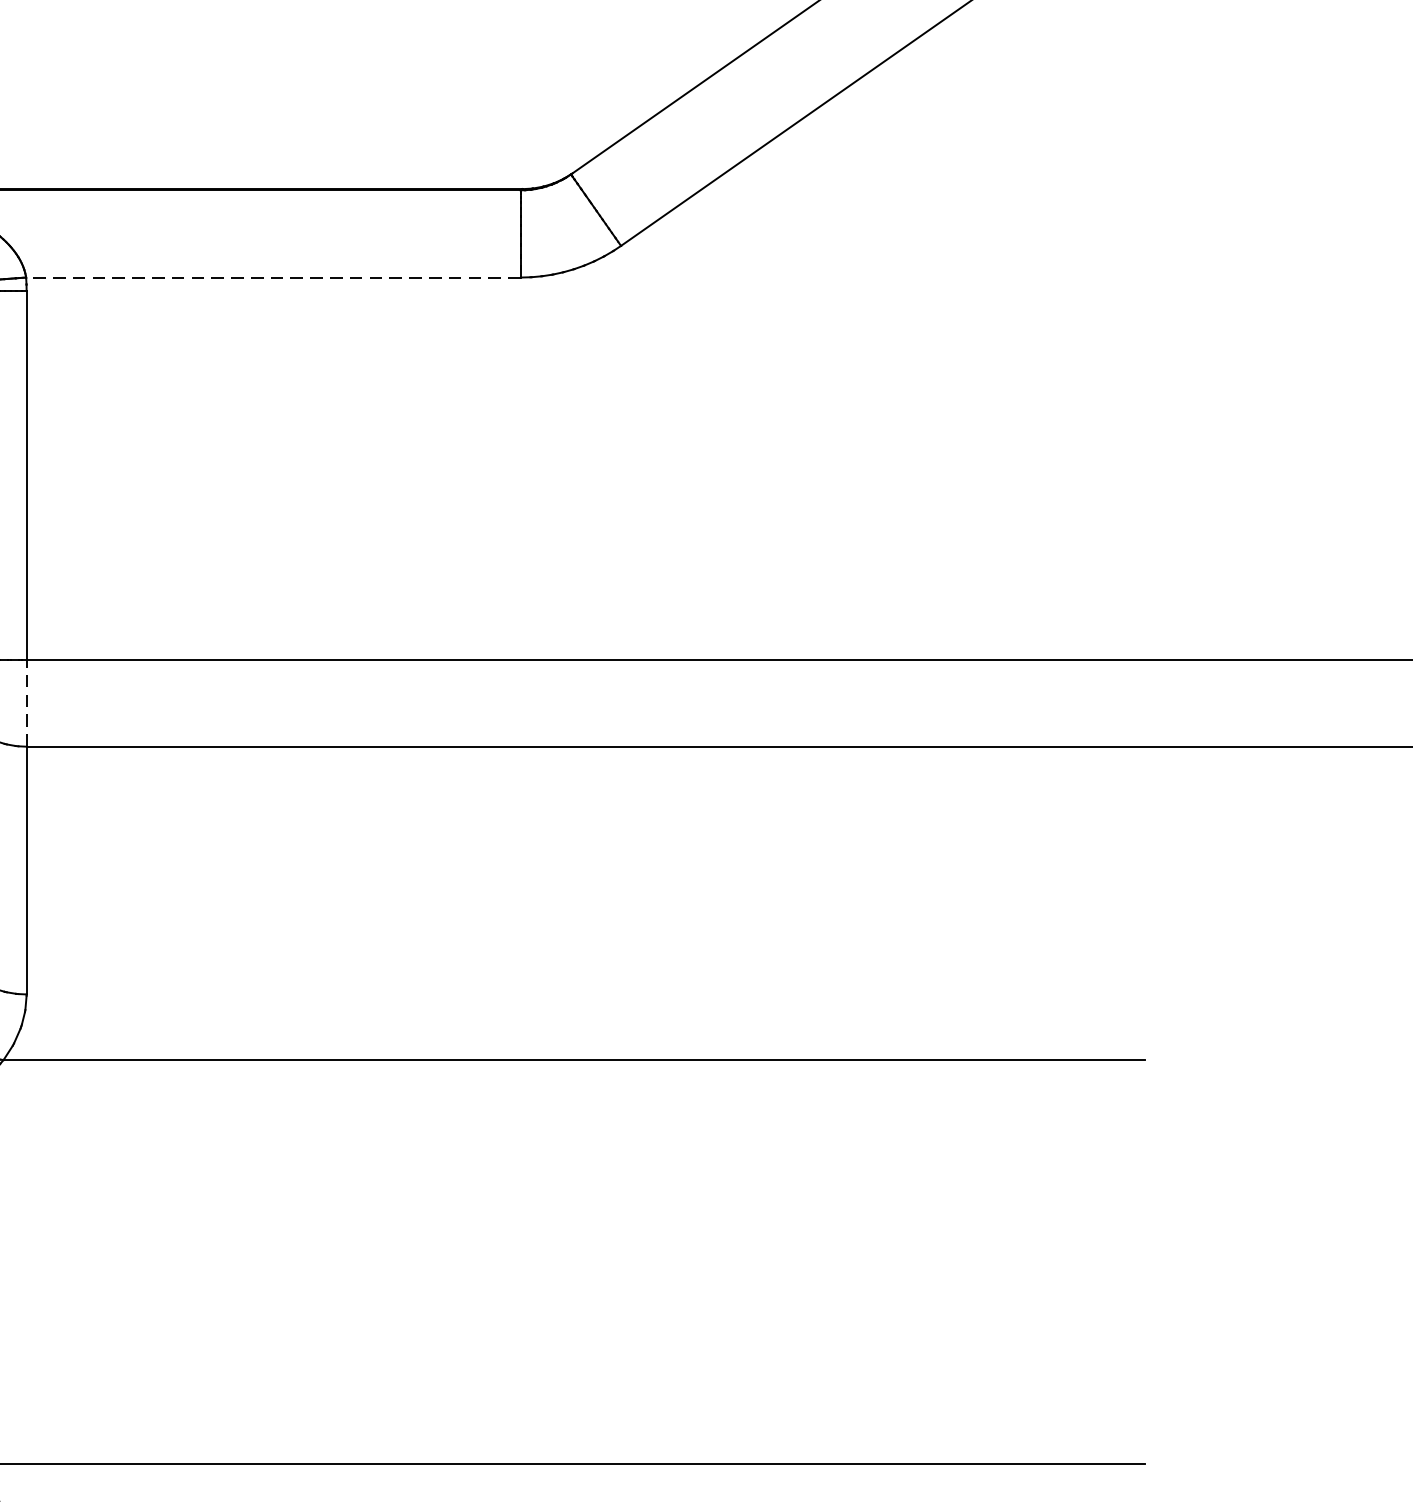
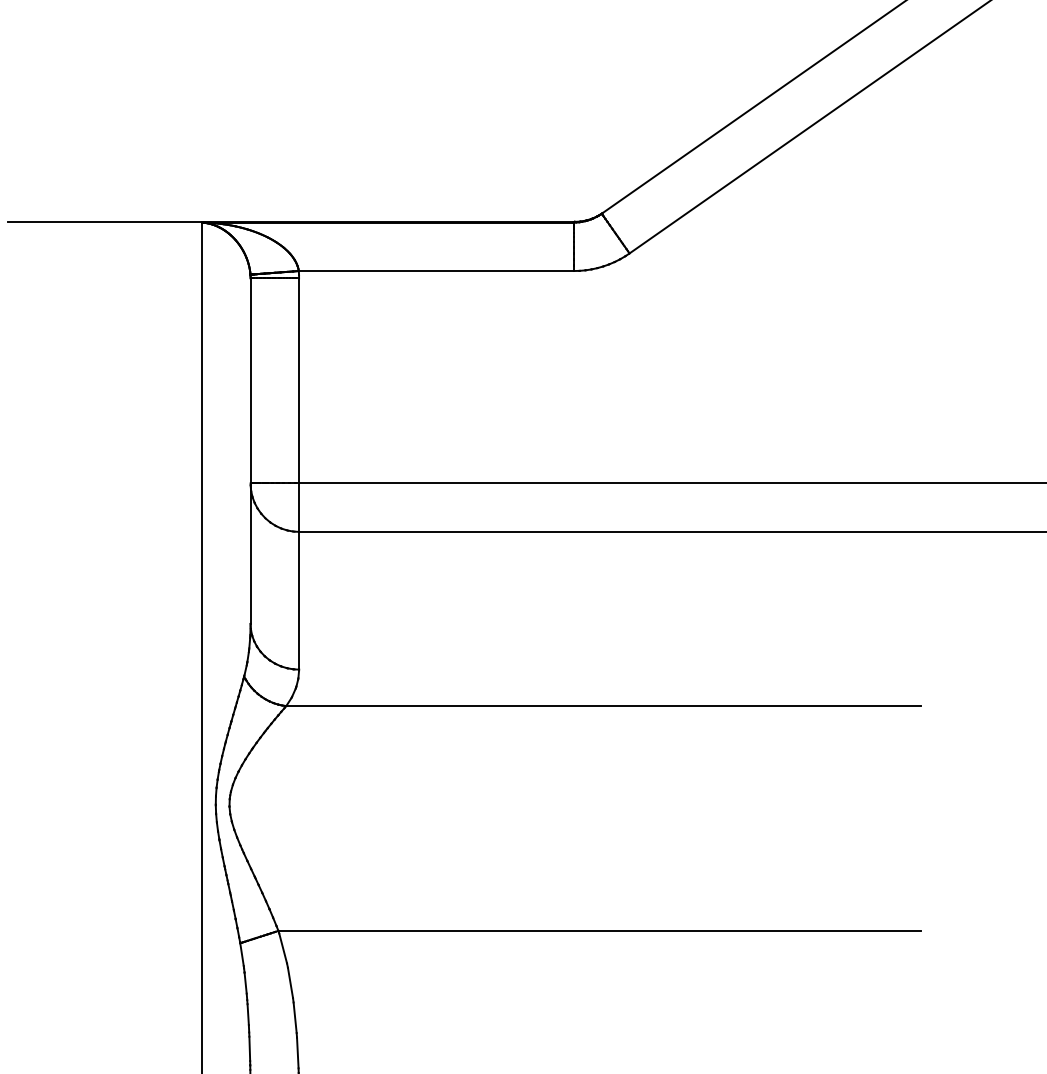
line: (271, 278) -> (435, 271), dashed -> solid
line: (27, 702) -> (299, 507), dashed -> solid

